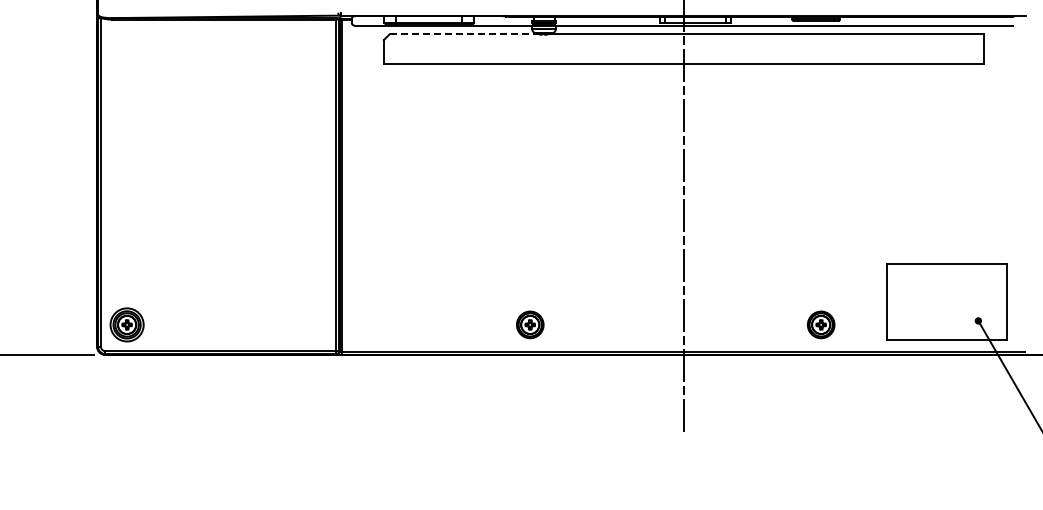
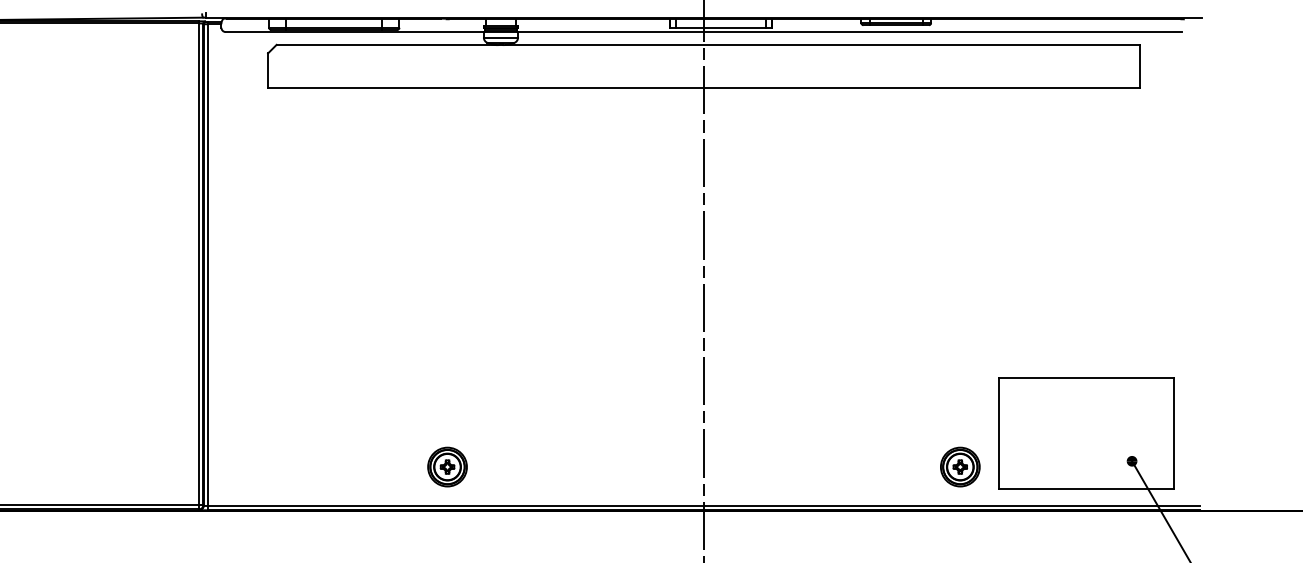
line: (465, 34) -> (386, 45), dashed -> solid
part: (530, 324) -> (447, 466), moved
part: (821, 324) -> (960, 466), moved

